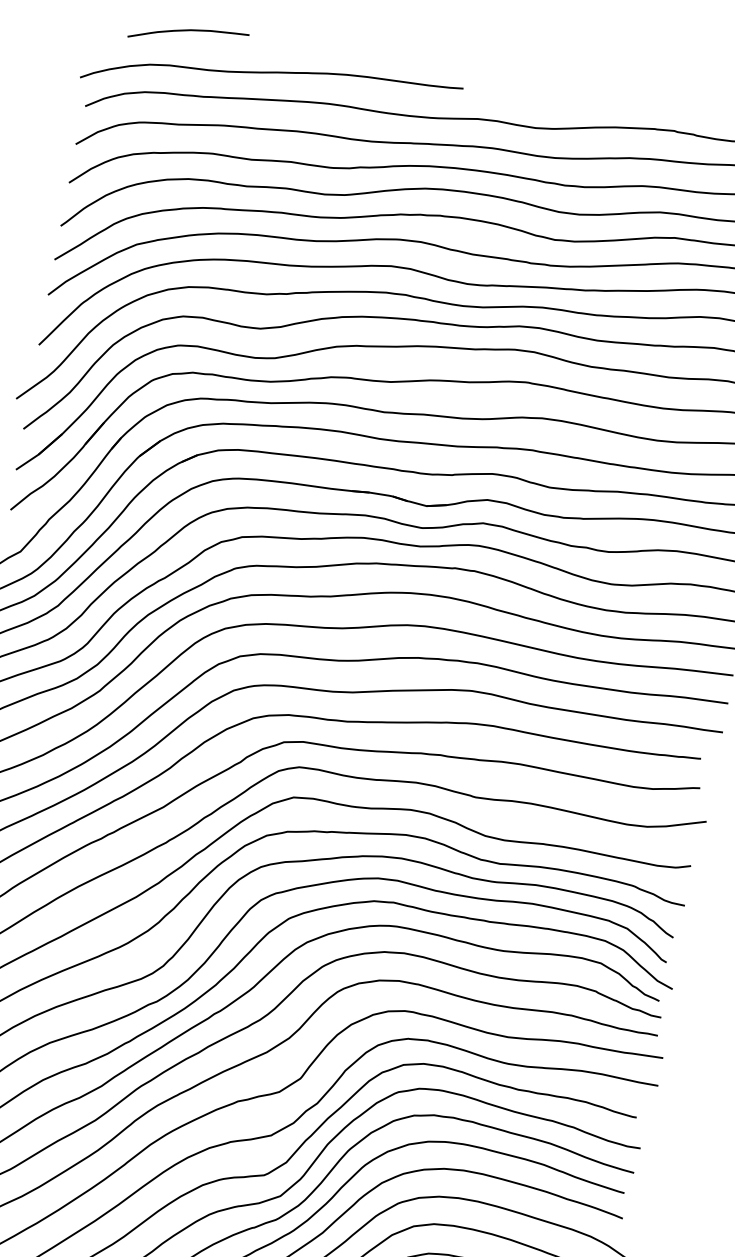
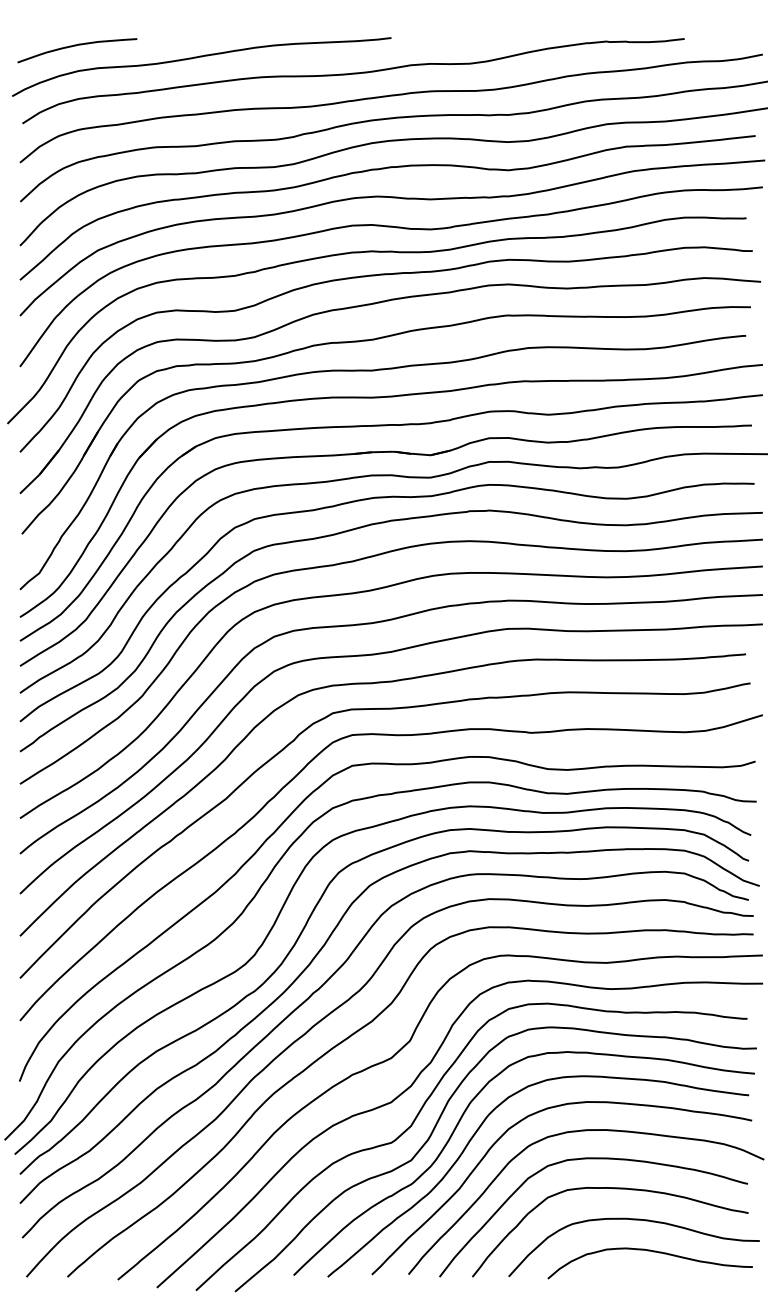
curve: (188, 31) -> (76, 46), moved

